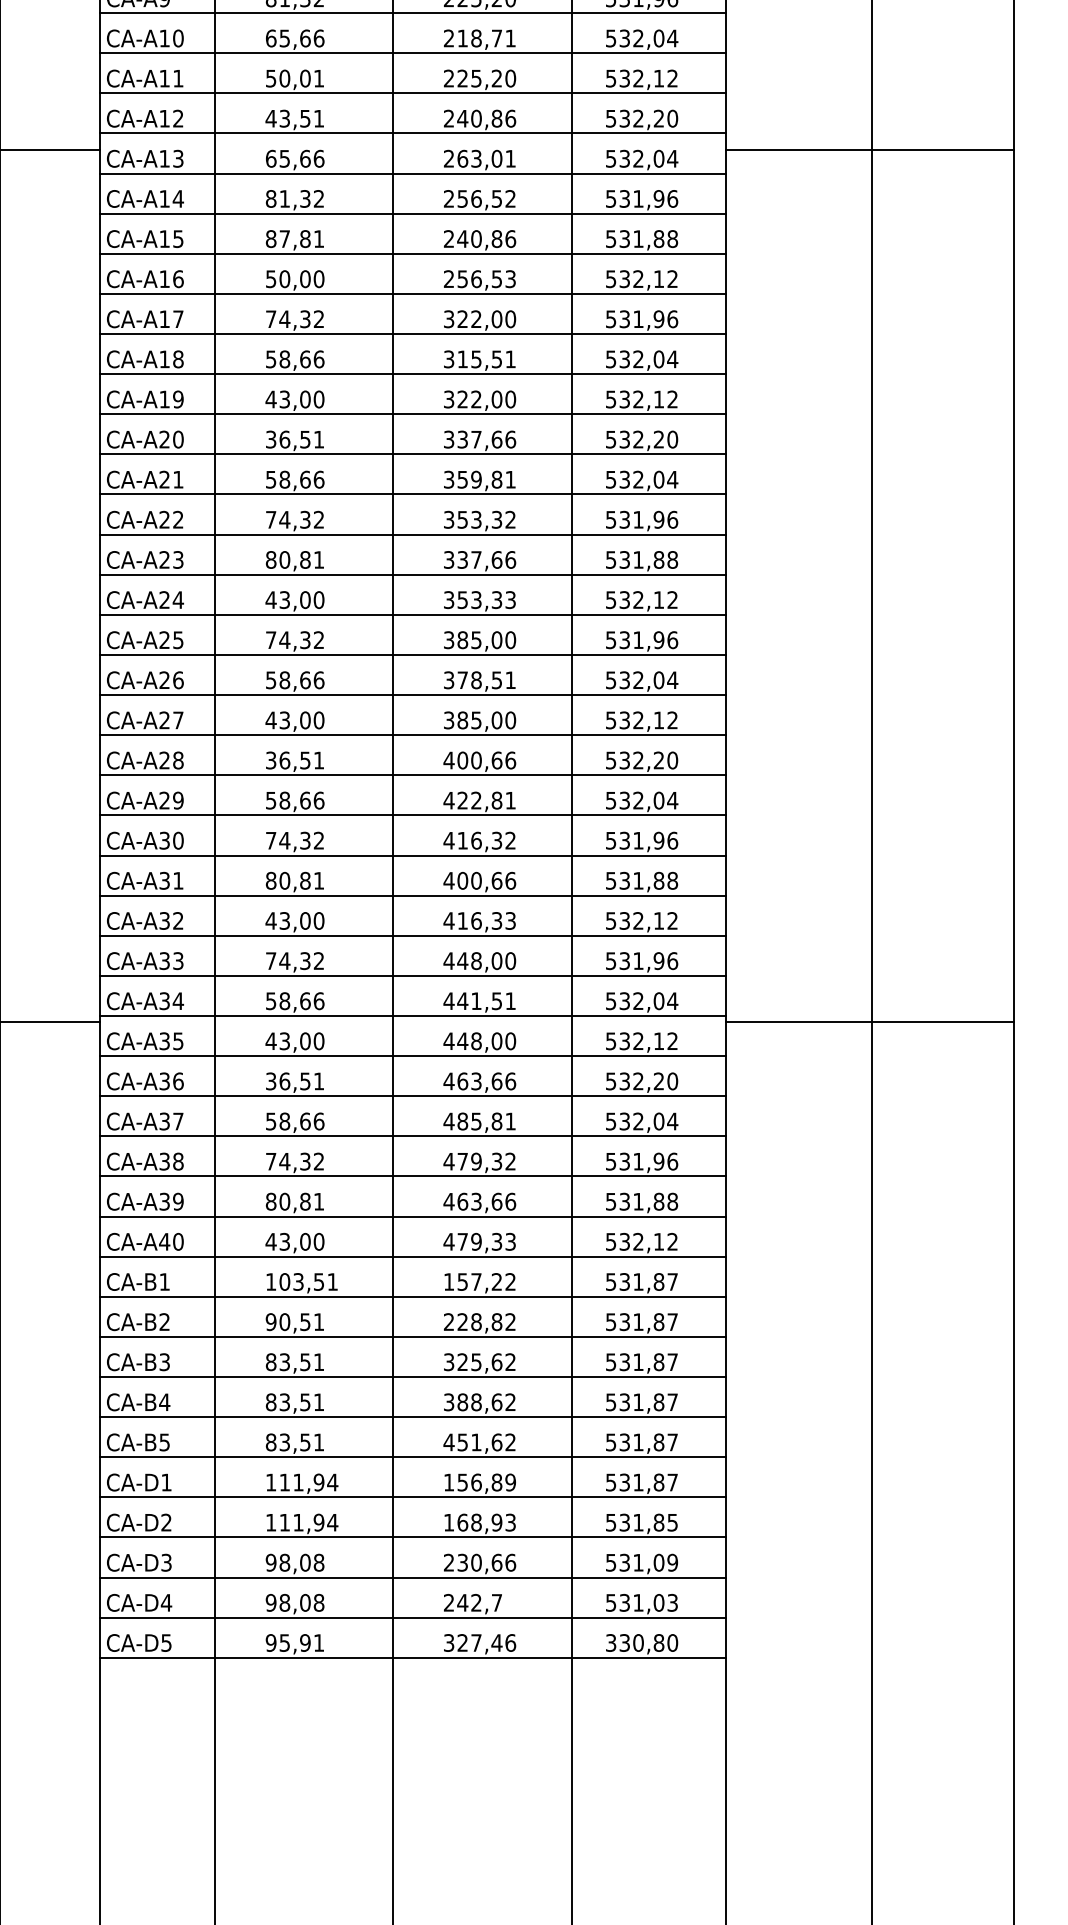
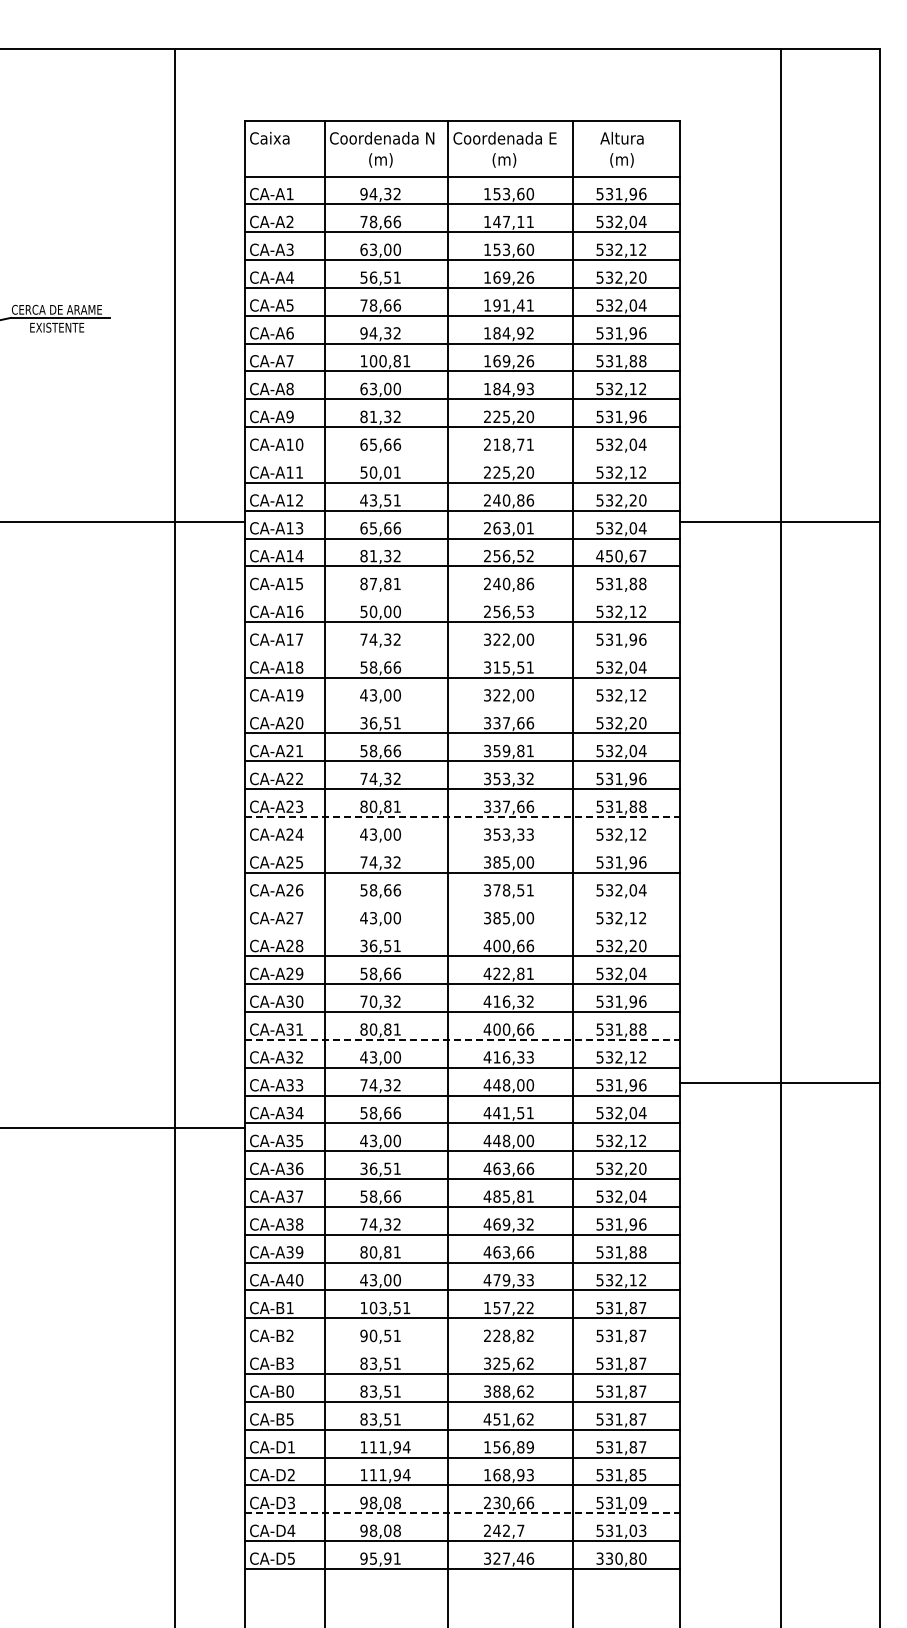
line: (411, 53) -> (461, 455), removed
text: (642, 199) -> (621, 556), 531,96 -> 450,67
line: (411, 254) -> (461, 594), removed
line: (411, 333) -> (461, 649), removed
line: (411, 414) -> (461, 705), removed
line: (413, 575) -> (462, 817), solid -> dashed
line: (411, 614) -> (461, 844), removed
line: (411, 694) -> (461, 900), removed
line: (411, 735) -> (461, 928), removed
text: (284, 840) -> (373, 1001), 74,32 -> 70,32
line: (413, 895) -> (462, 1039), solid -> dashed
line: (869, 1021) -> (779, 1082), moved
text: (461, 1161) -> (496, 1224), 479,32 -> 469,32
line: (411, 1337) -> (461, 1346), removed
text: (163, 1402) -> (289, 1391), CA-B4 -> CA-B0
line: (413, 1577) -> (462, 1513), solid -> dashed

